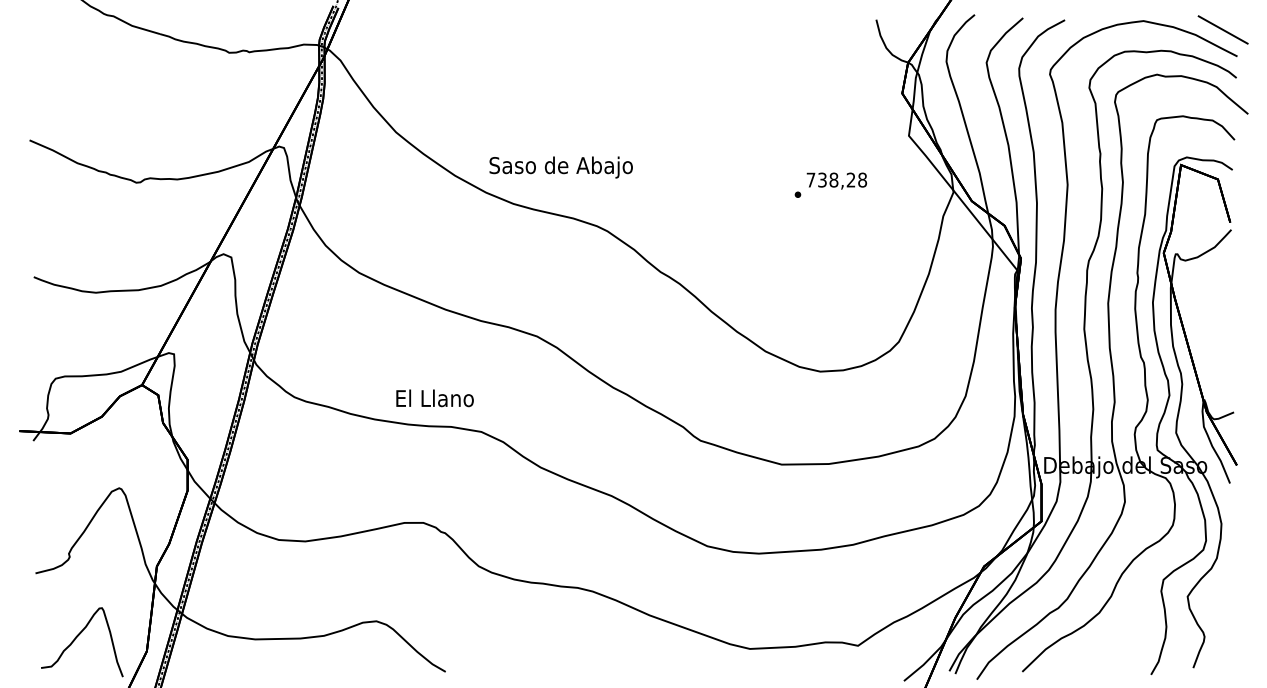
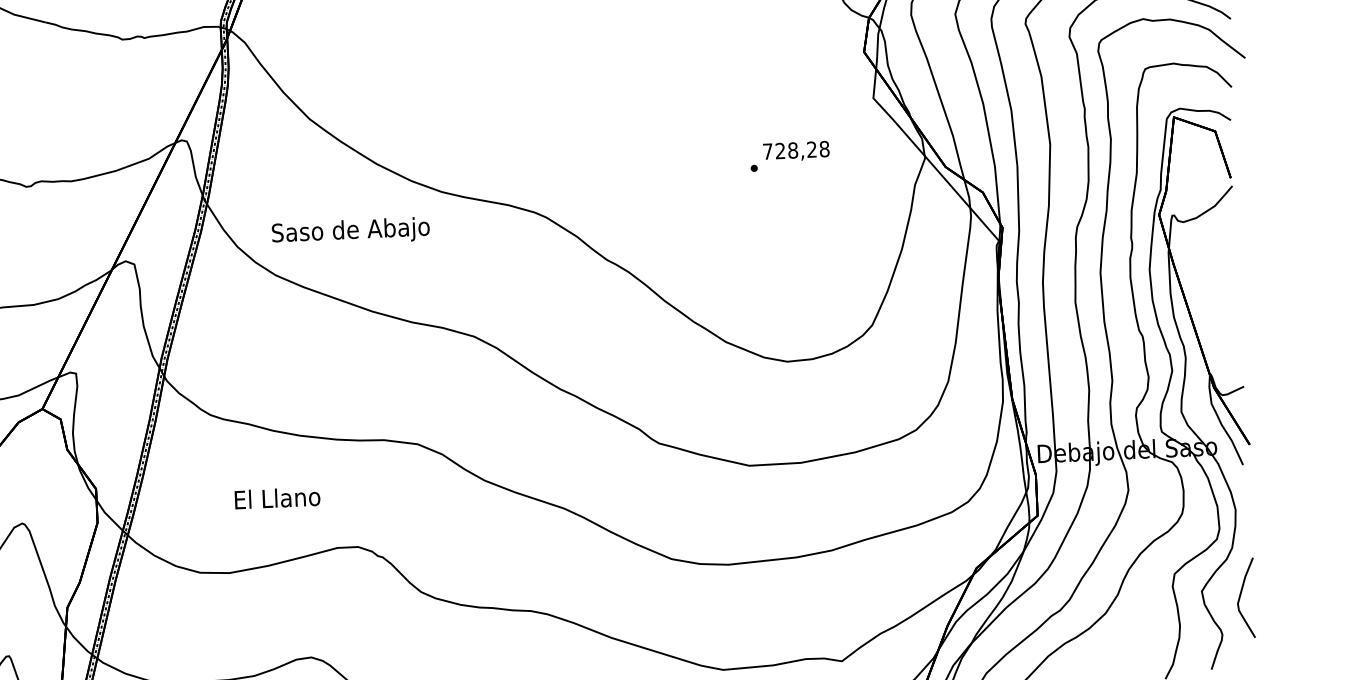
text: (560, 167) -> (350, 231), moved
text: (822, 180) -> (780, 151), 738,28 -> 728,28
text: (434, 398) -> (276, 498), moved
curve: (1223, 601) -> (1241, 595), added

